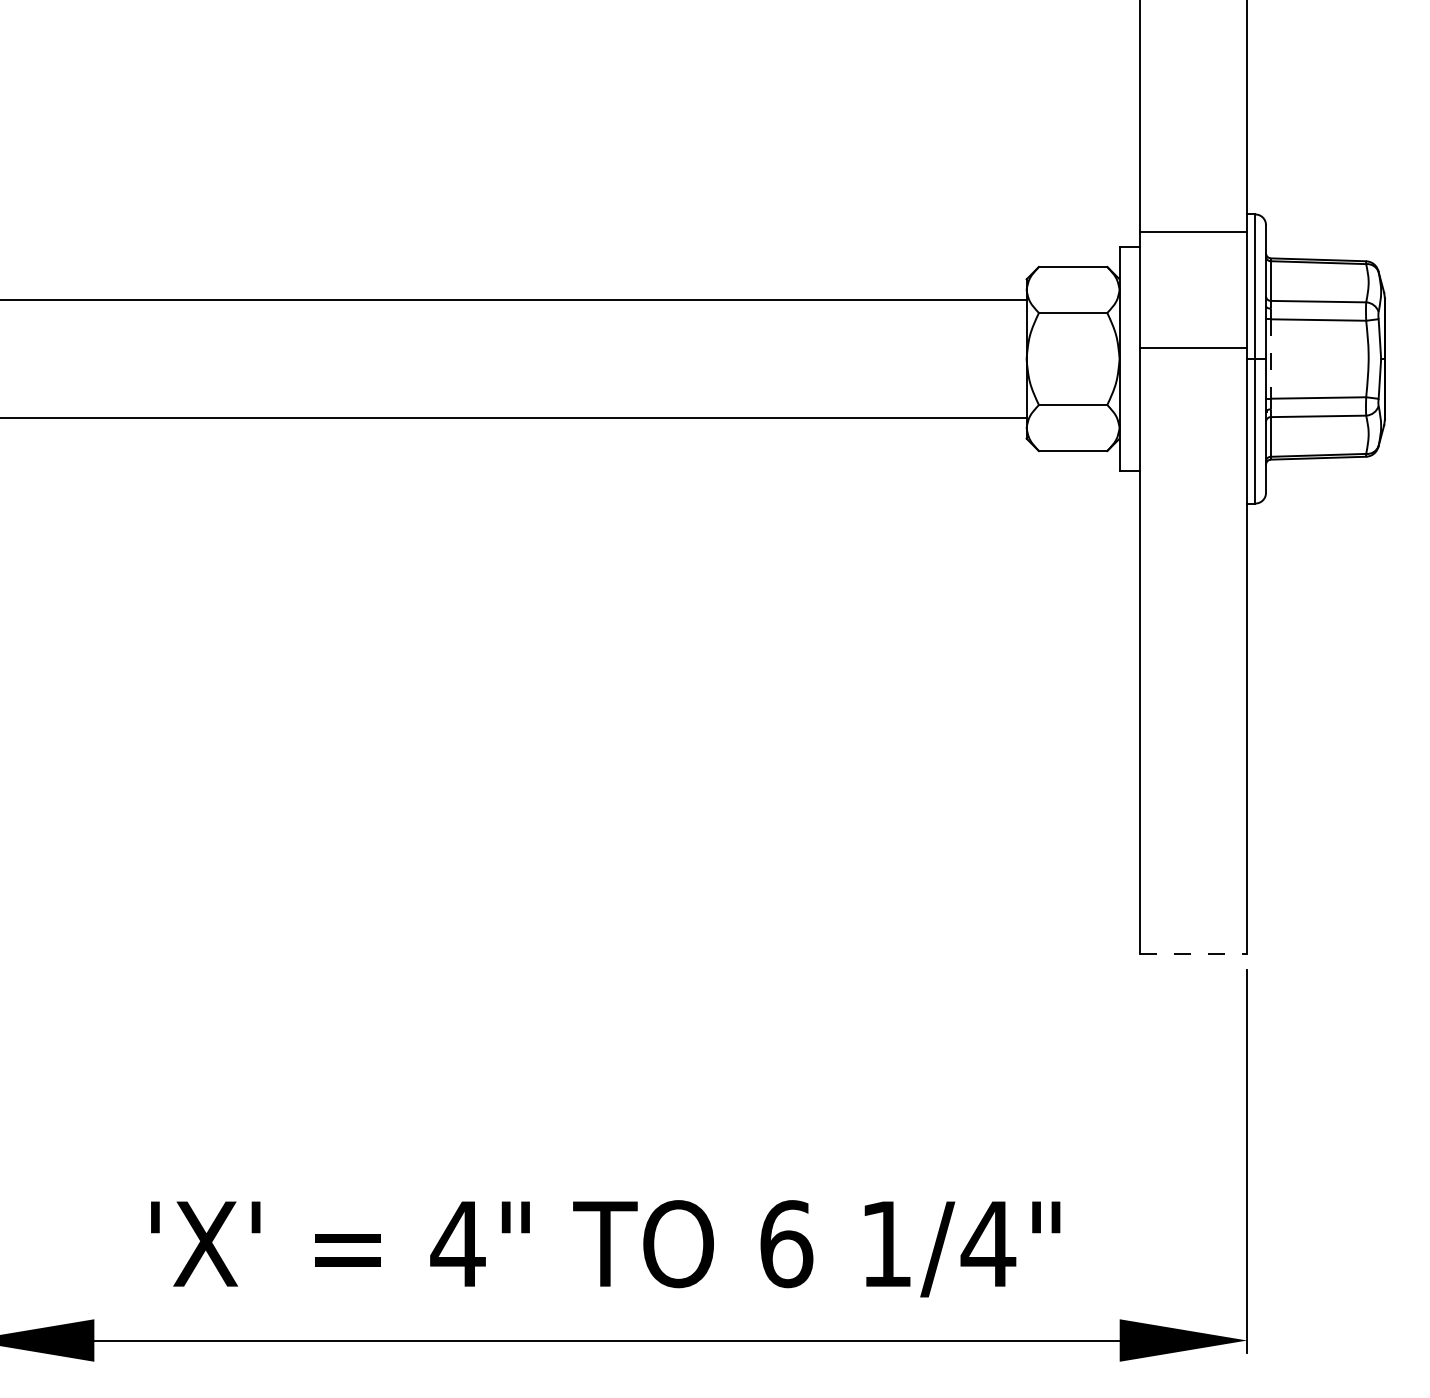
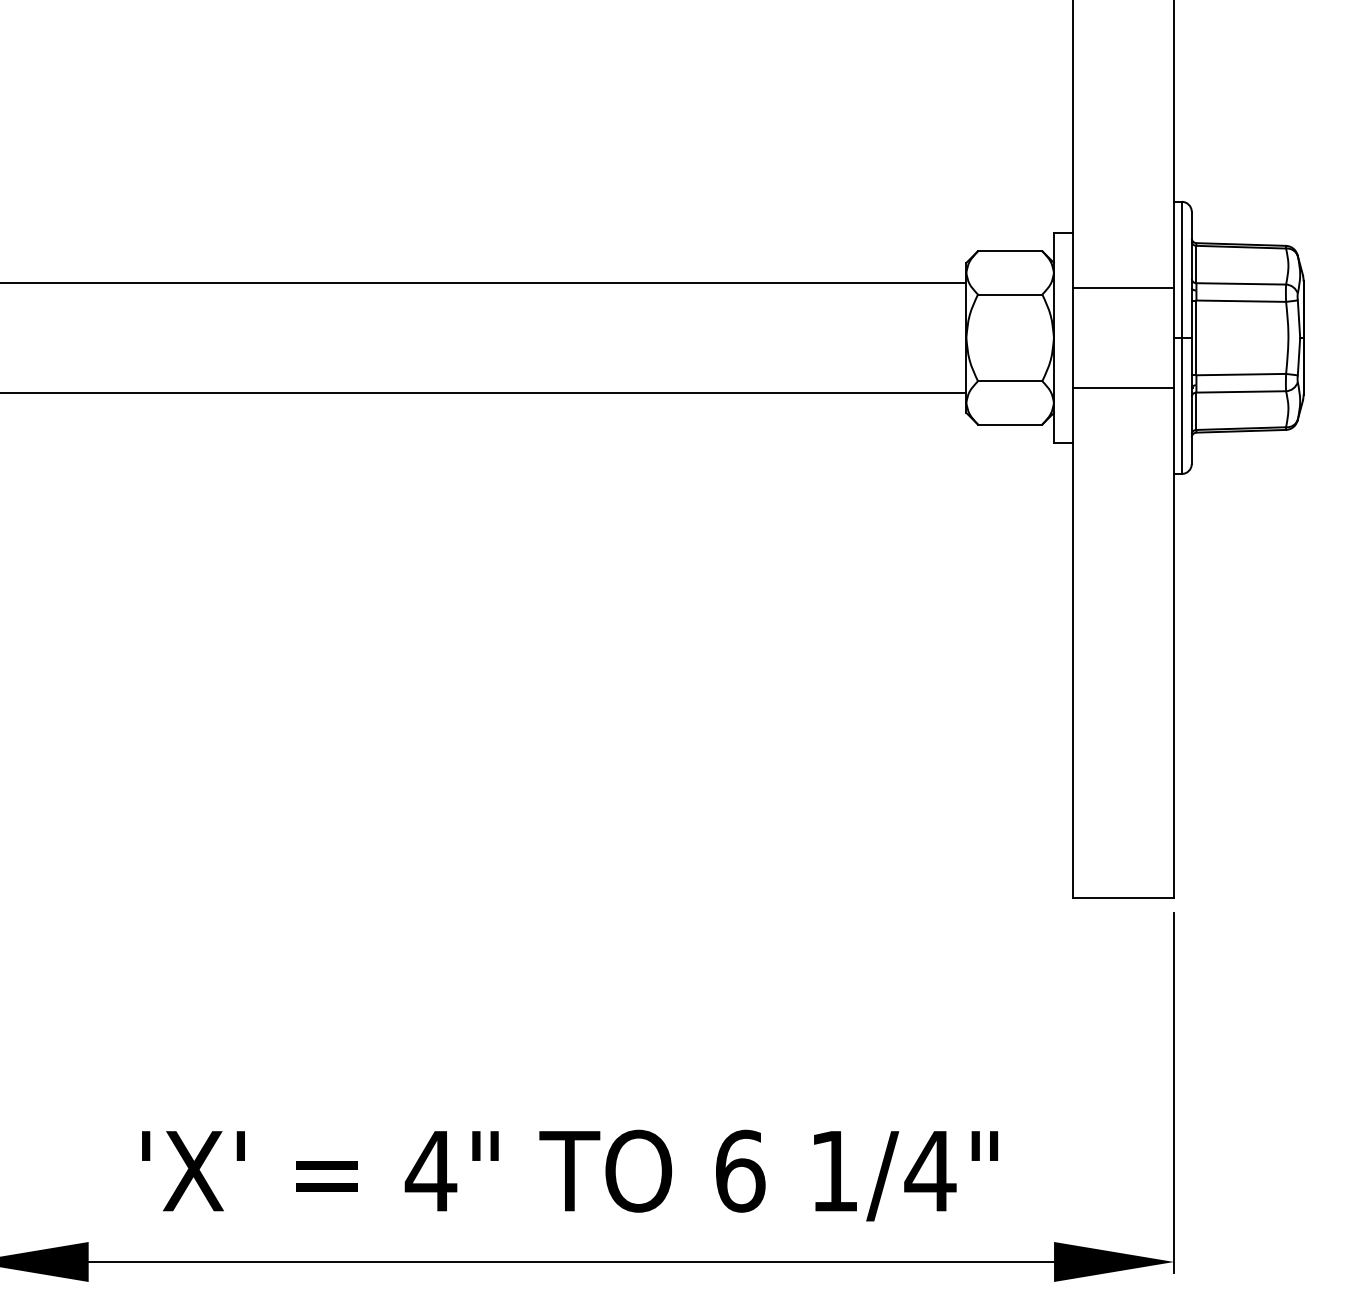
line: (1193, 231) -> (1123, 287), moved
line: (1193, 348) -> (1123, 388), moved
line: (1270, 359) -> (1196, 338), dashed -> solid
line: (1193, 954) -> (1123, 898), dashed -> solid

